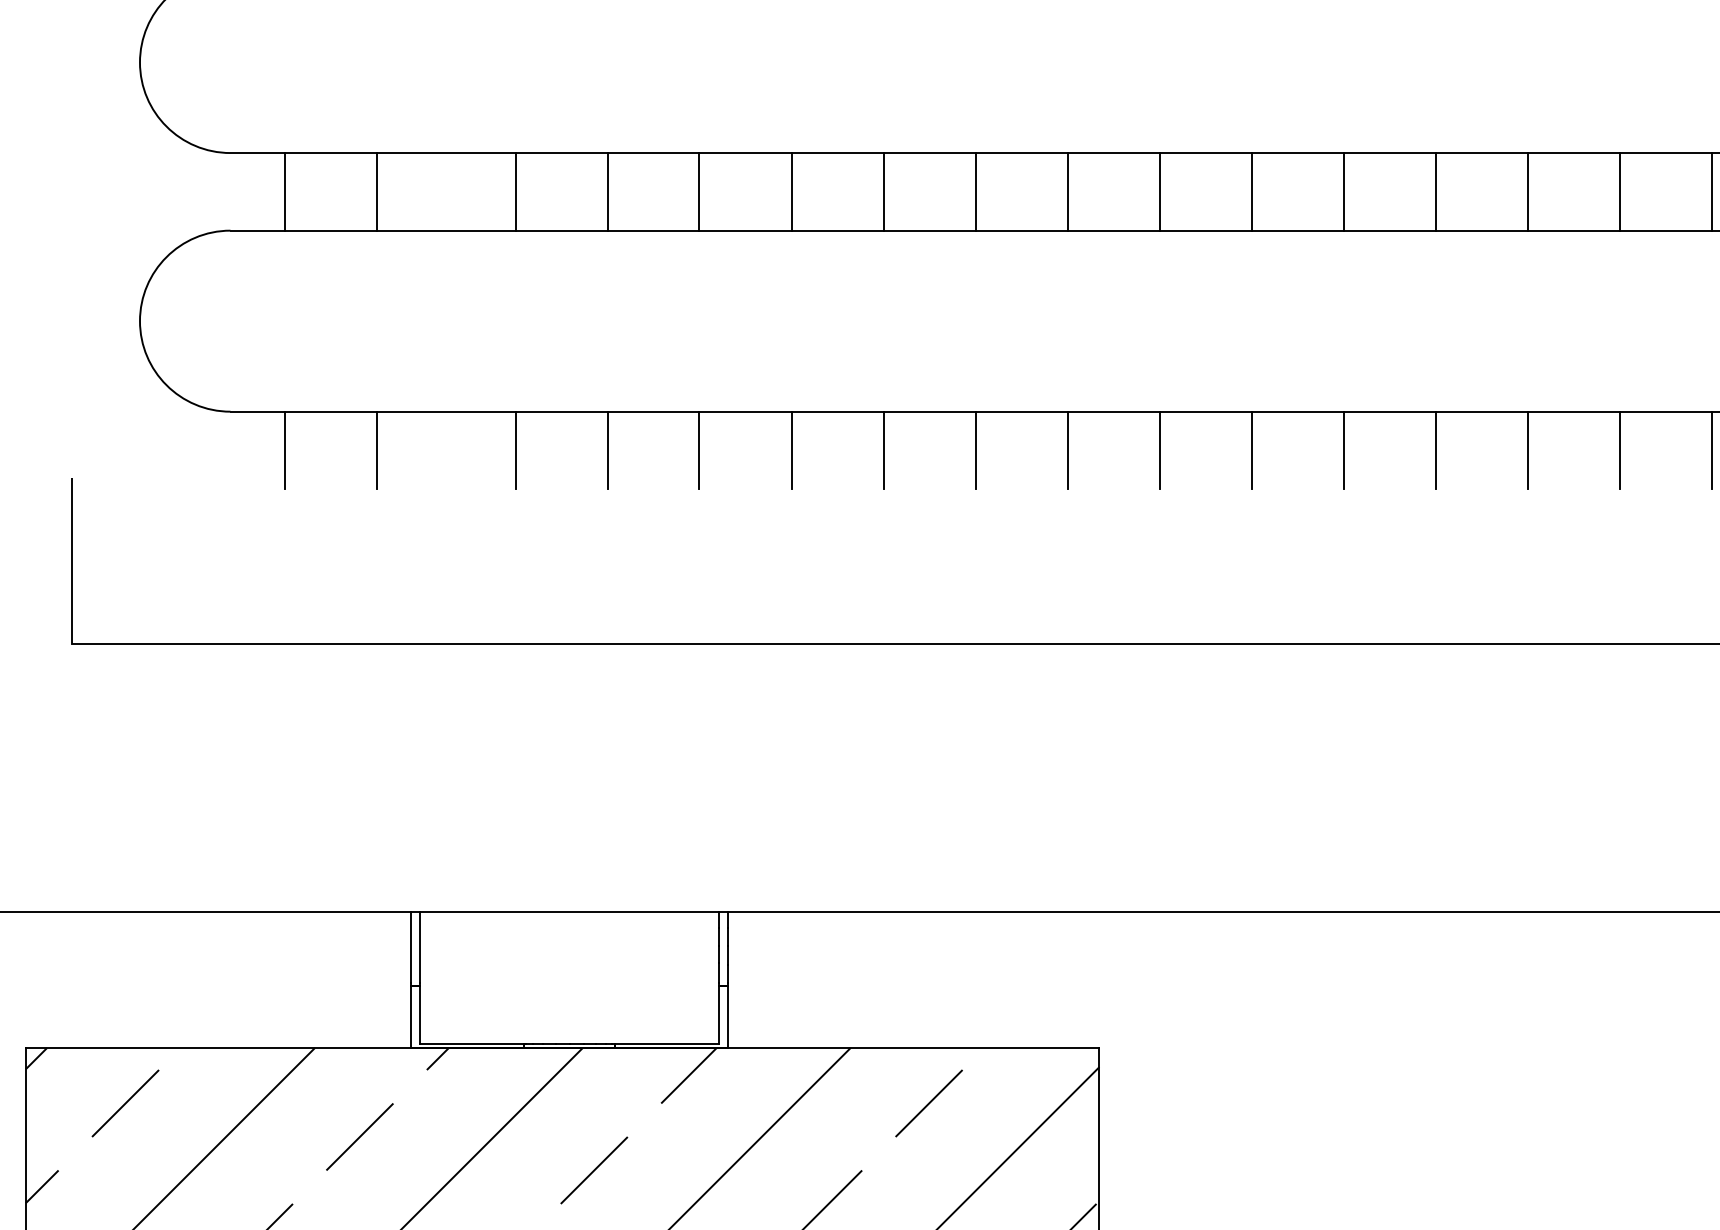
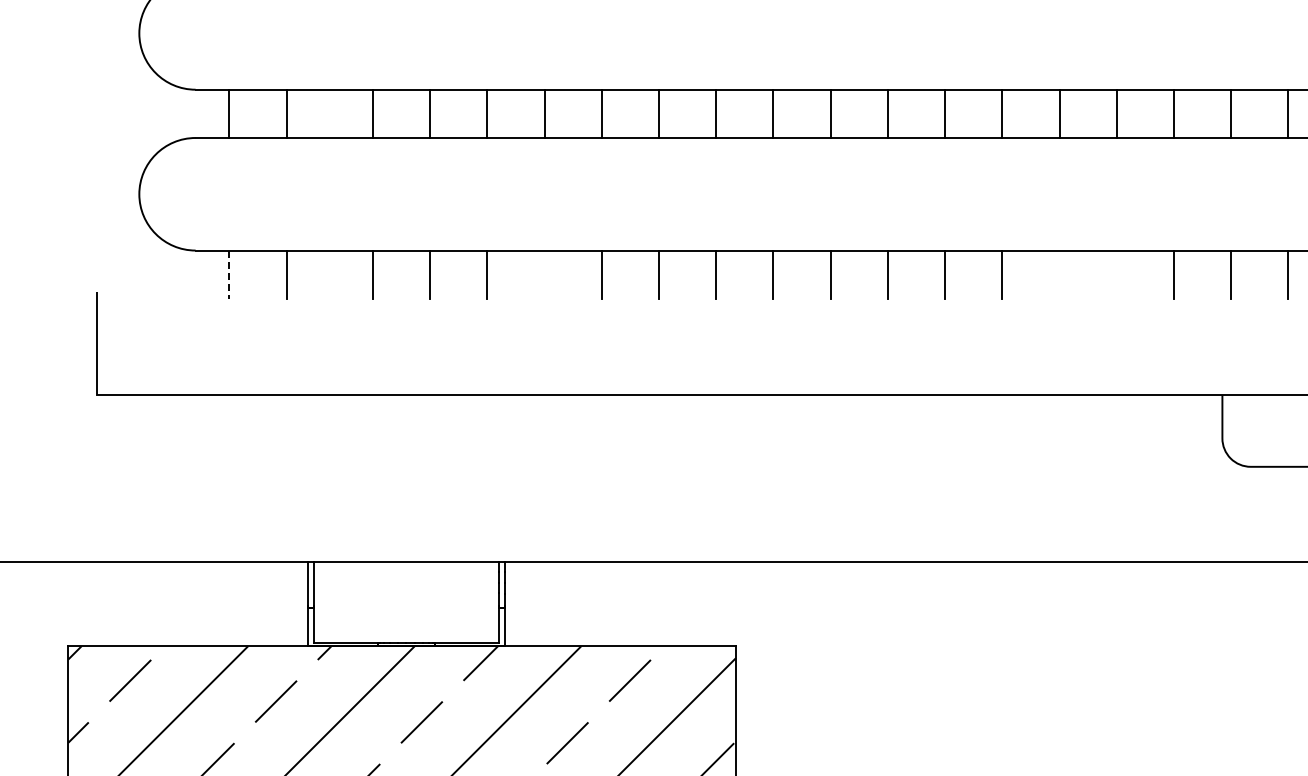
line: (791, 450) -> (544, 274), removed
line: (1619, 450) -> (1059, 274), removed
line: (1711, 450) -> (1116, 274), removed
line: (284, 451) -> (229, 275), solid -> dashed

